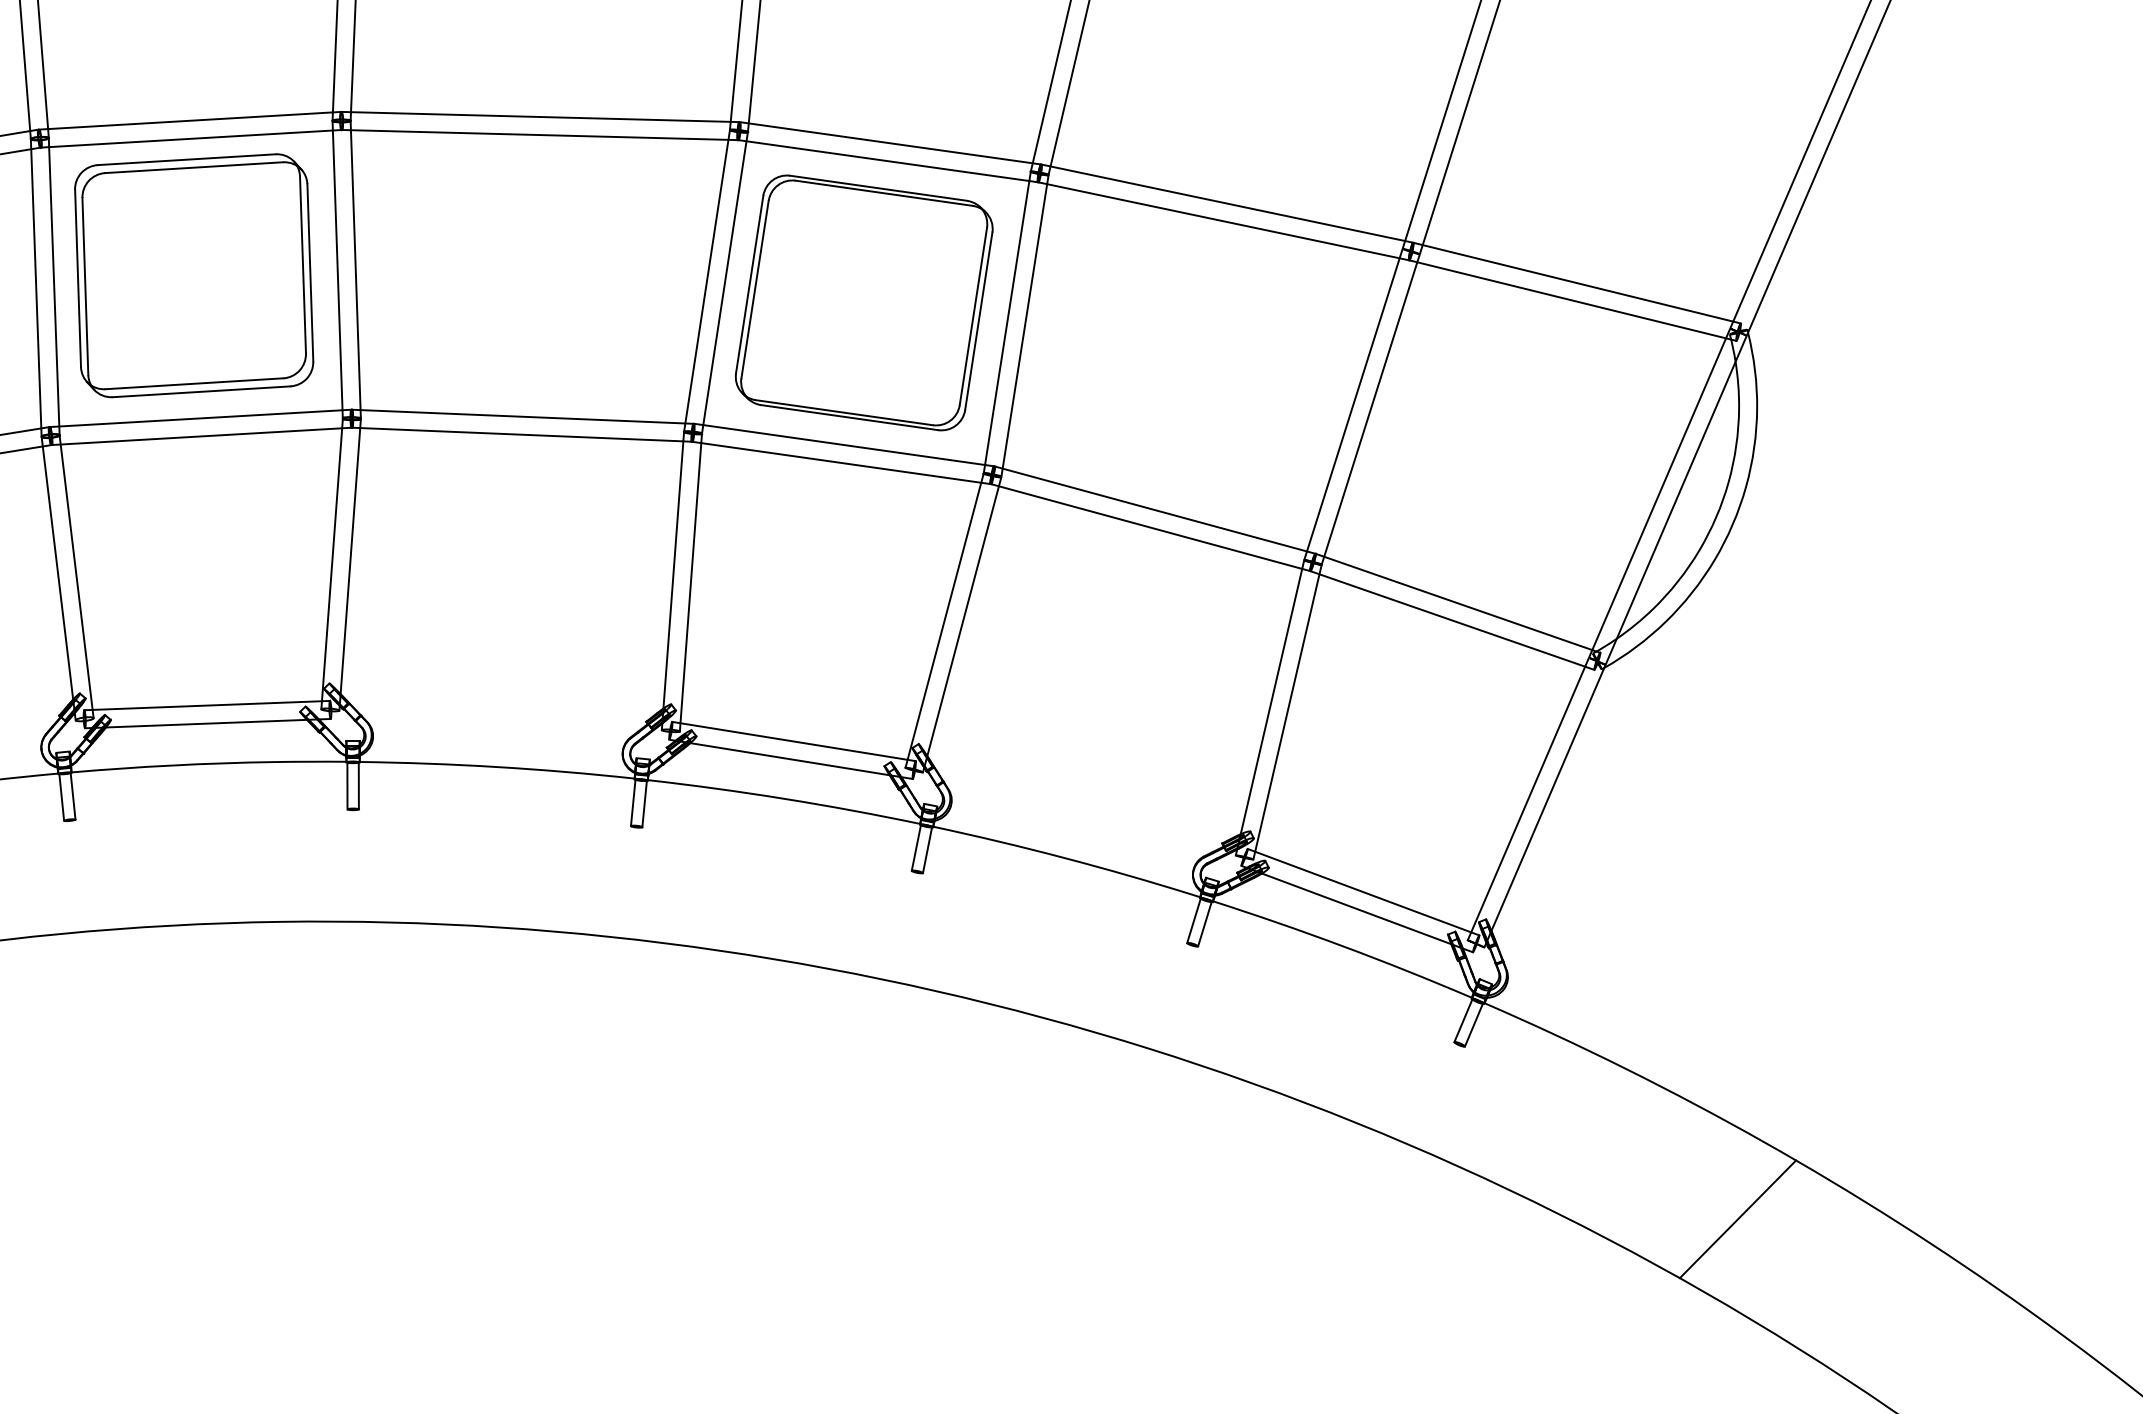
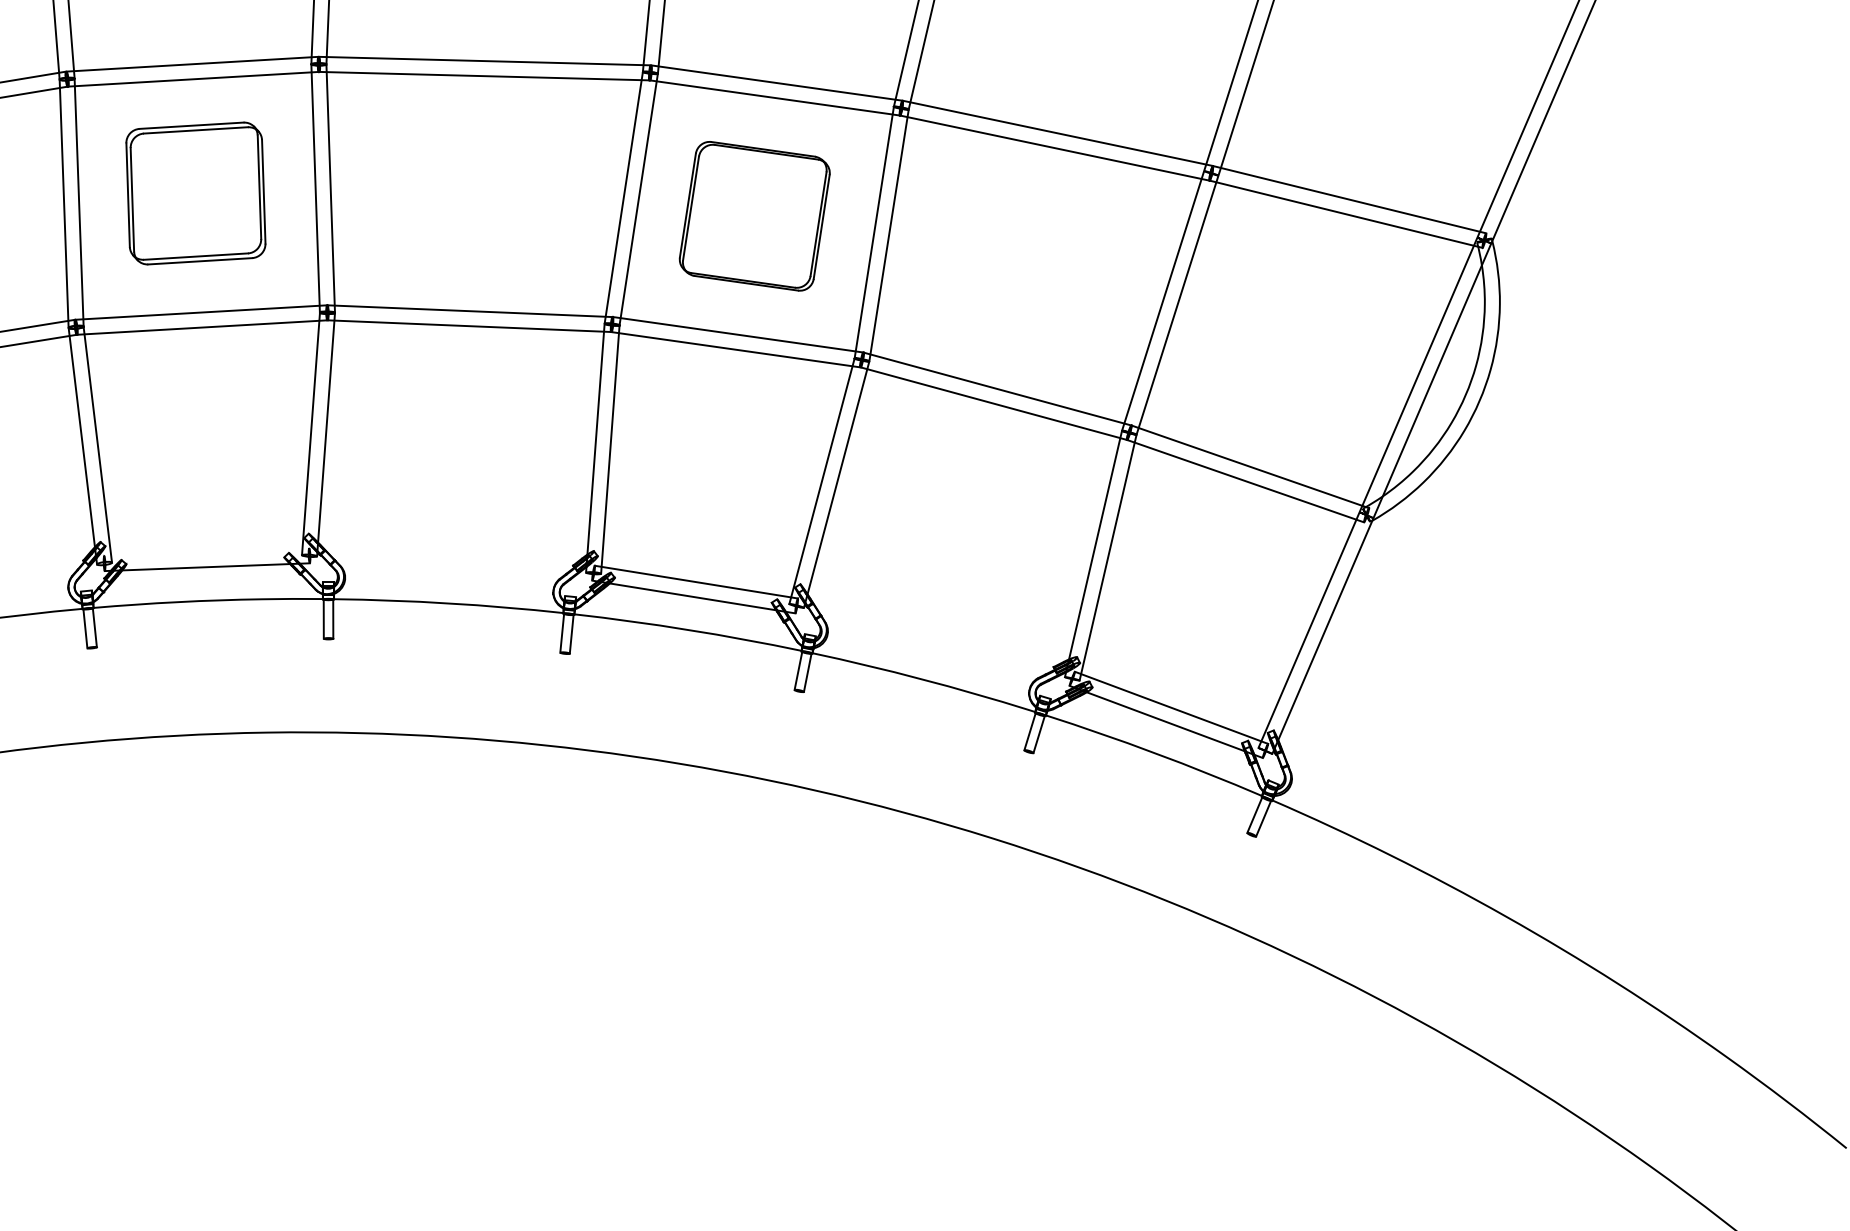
part: (193, 275) -> (195, 193), size x0.7
part: (863, 303) -> (754, 216), size x0.7
line: (206, 706) -> (206, 552), removed
line: (1737, 1219) -> (1483, 980), removed

